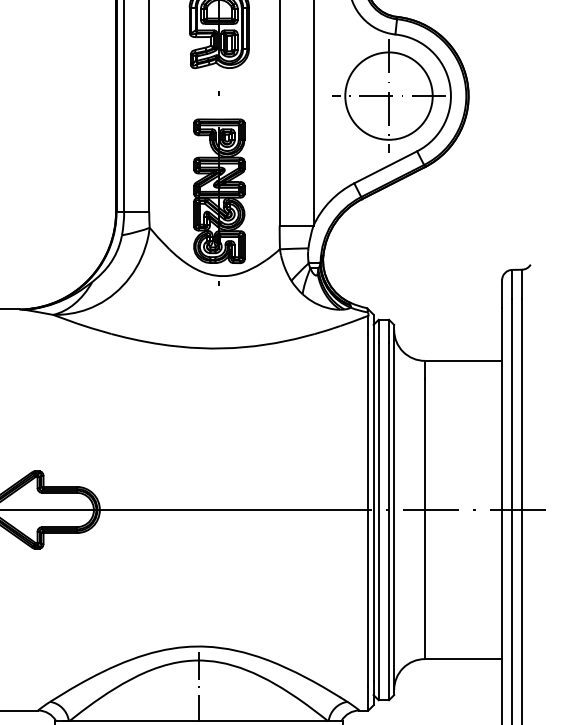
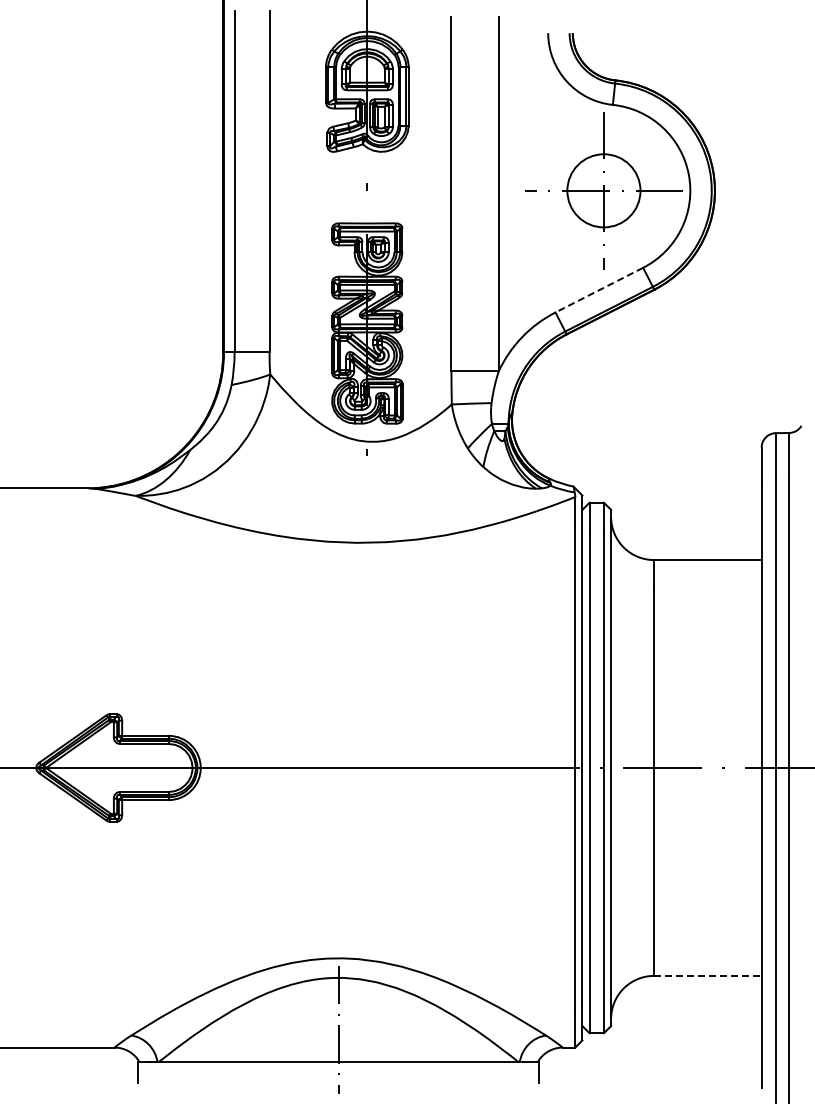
circle: (388, 95) -> (603, 190), size x0.6
line: (385, 167) -> (598, 290), solid -> dashed
line: (463, 658) -> (707, 975), solid -> dashed

